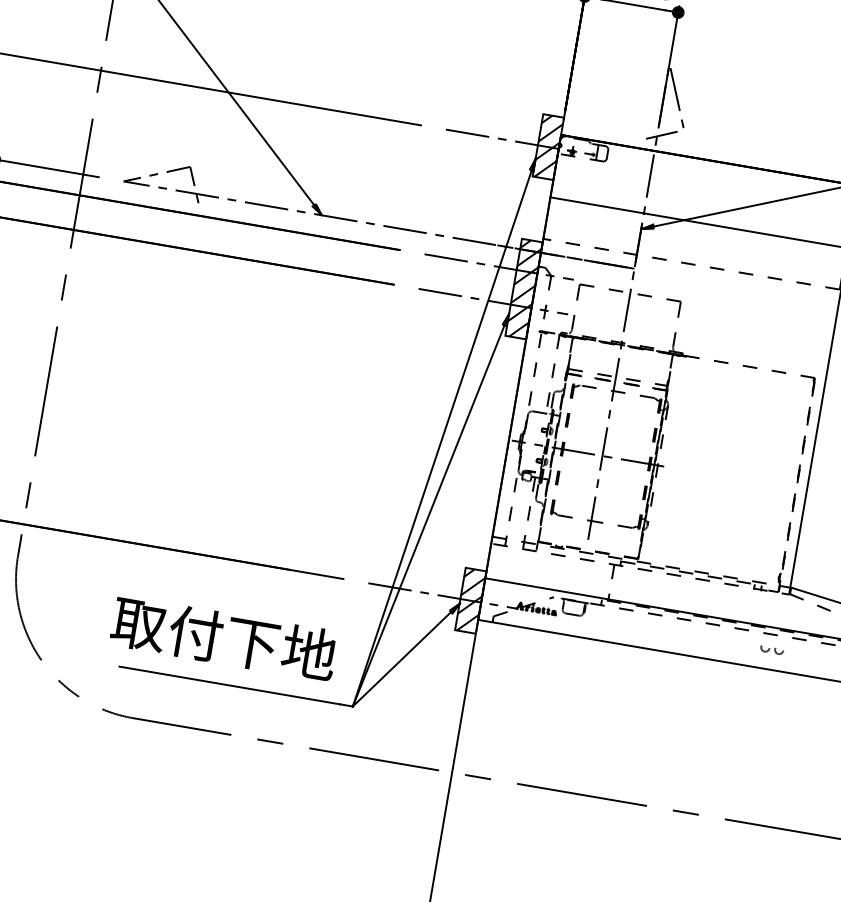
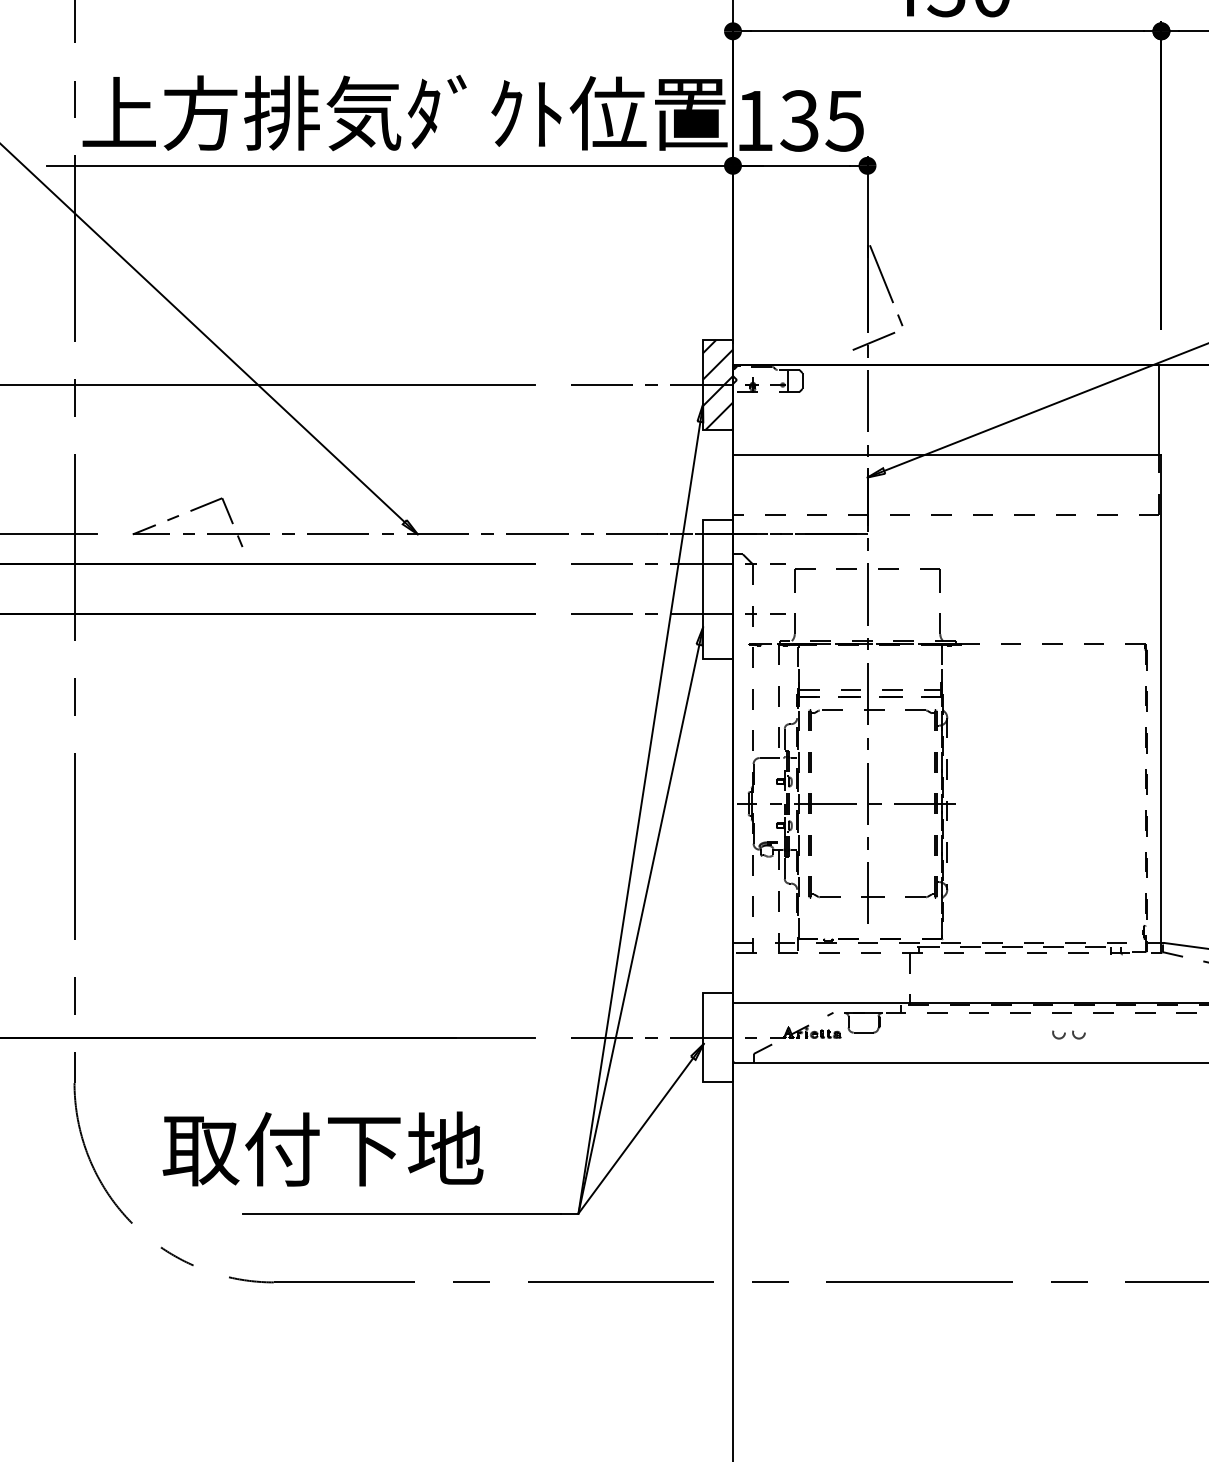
hatch: (524, 289) -> (718, 589), removed
hatch: (471, 600) -> (718, 1037), removed
text: (223, 637) -> (322, 1148), moved
part: (771, 649) -> (1068, 1034), moved

